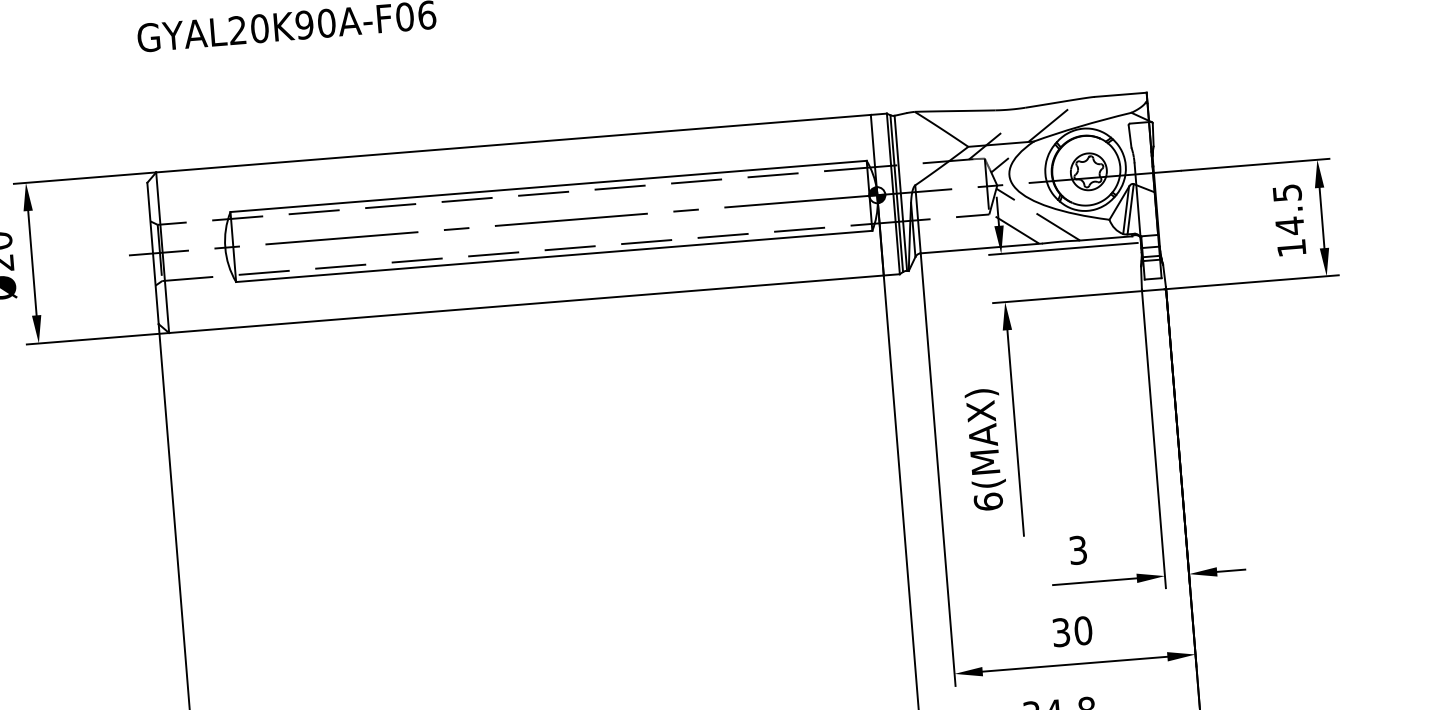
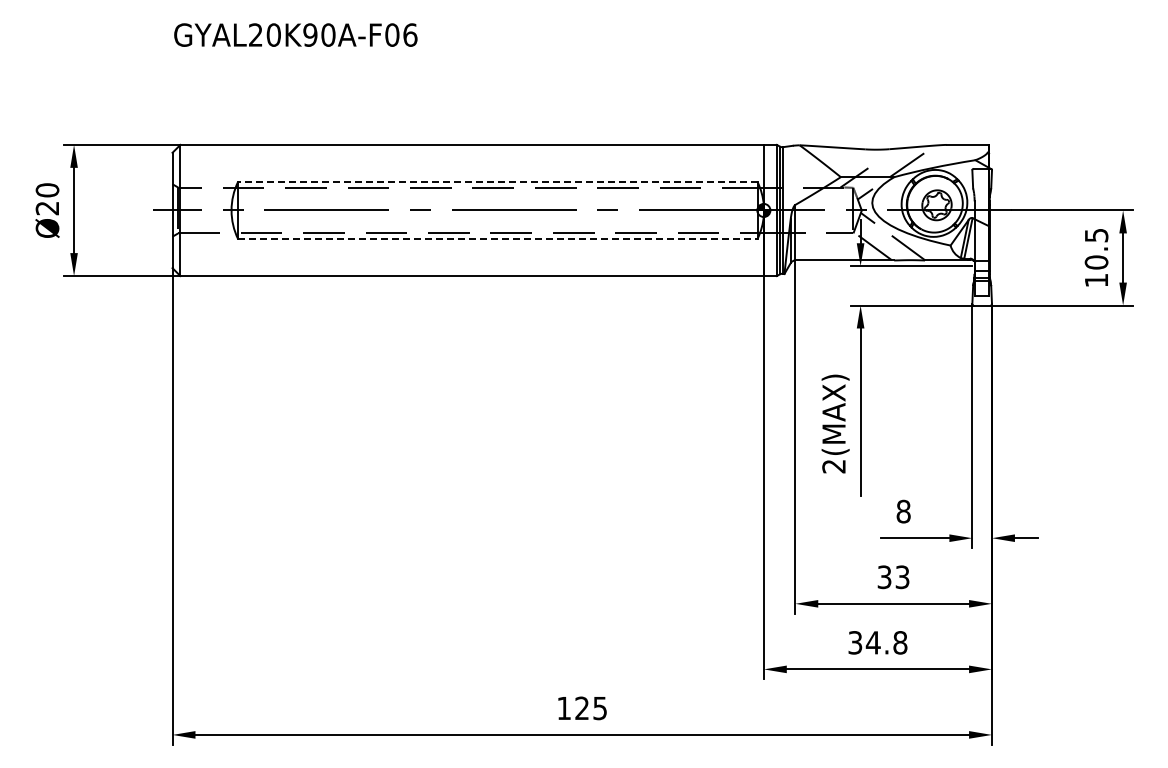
line: (548, 185) -> (497, 181), solid -> dashed
text: (1289, 226) -> (1096, 262), 14.5 -> 10.5
line: (553, 257) -> (497, 239), solid -> dashed
text: (987, 501) -> (833, 466), 6(MAX) -> 2(MAX)
text: (1078, 550) -> (903, 511), 3 -> 8
text: (1083, 631) -> (902, 577), 30 -> 33

